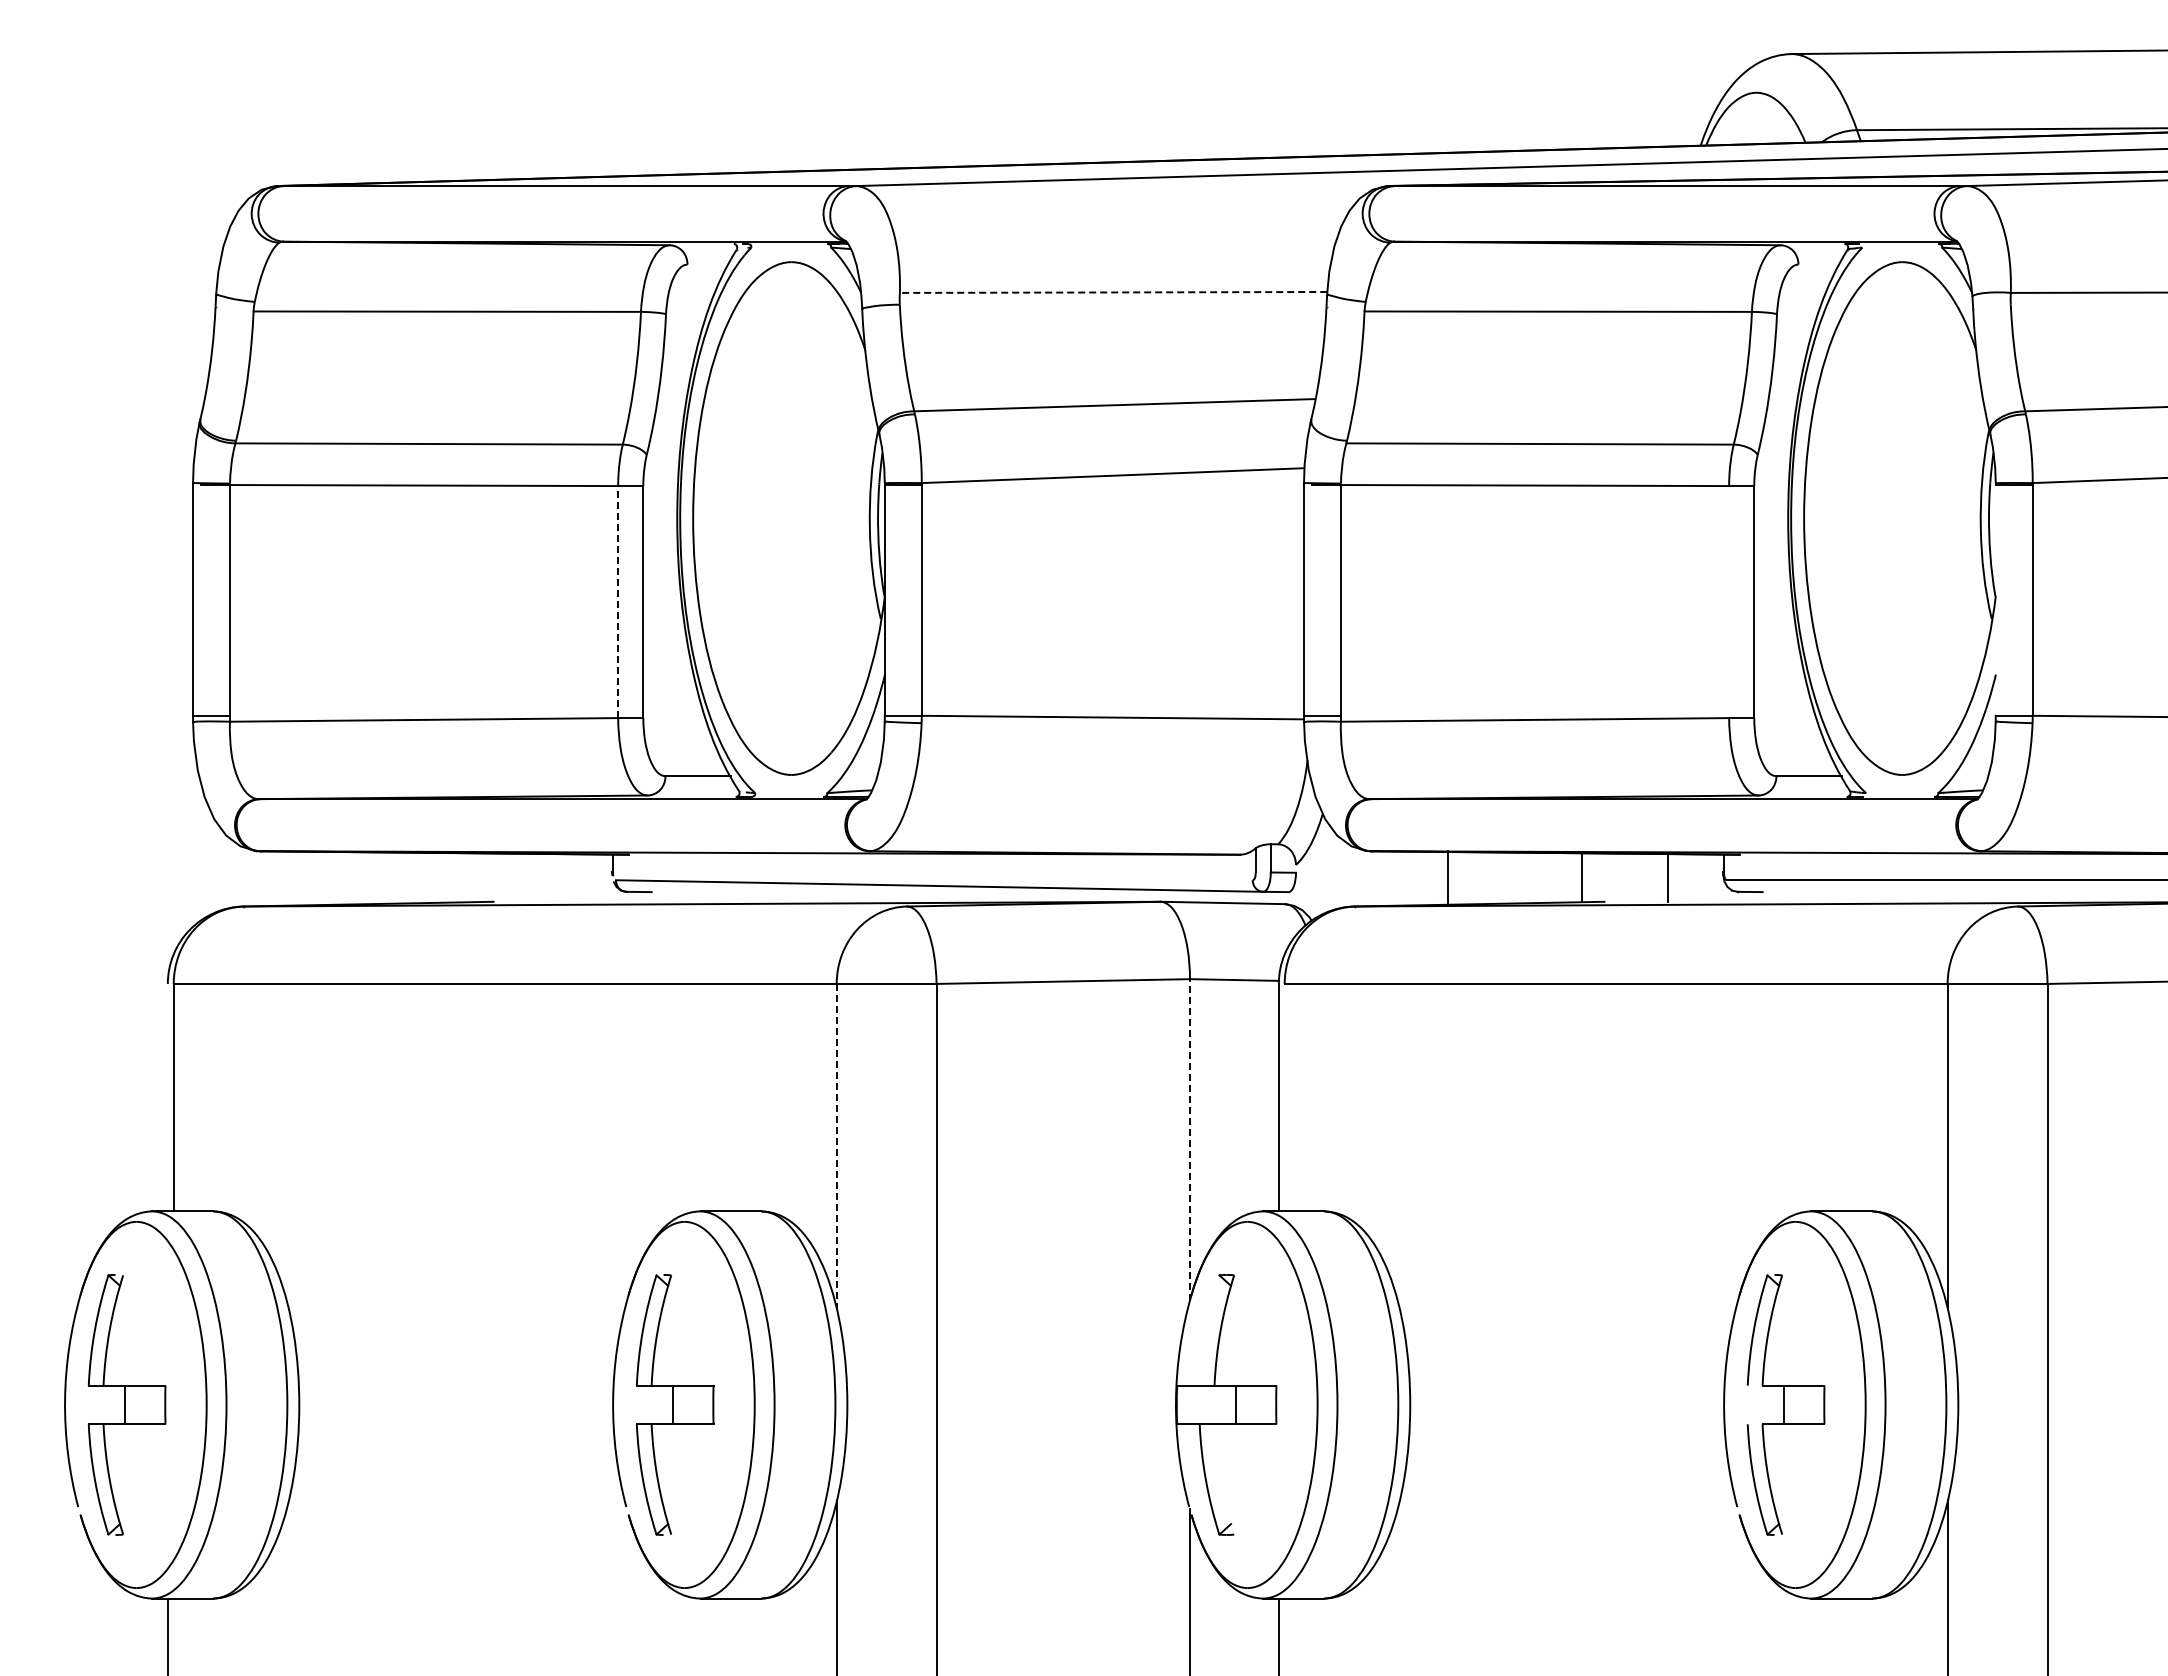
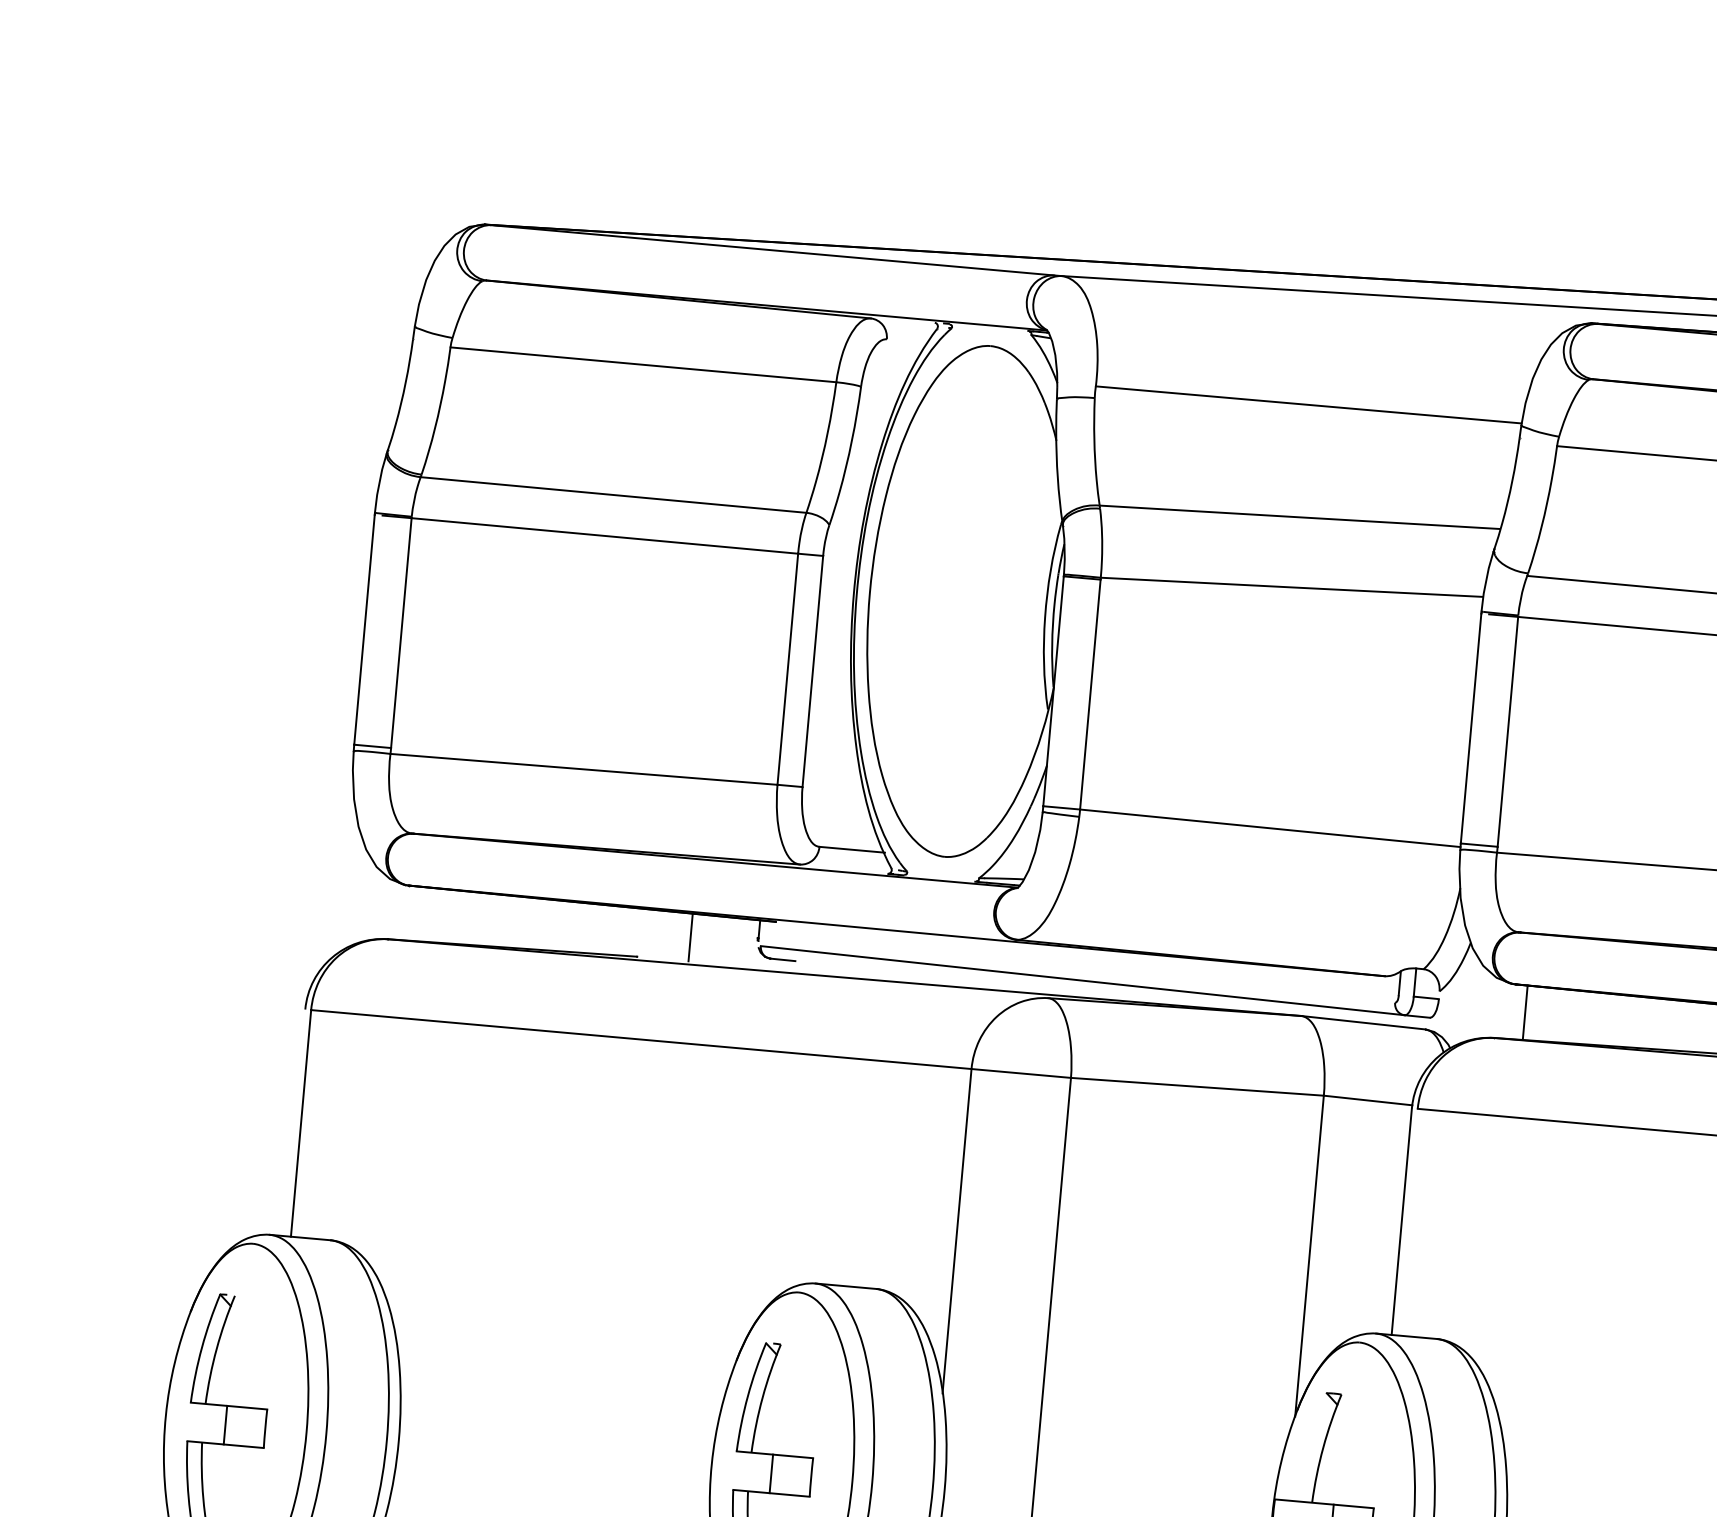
line: (1113, 292) -> (1308, 404), dashed -> solid
line: (618, 601) -> (788, 668), dashed -> solid
line: (545, 877) -> (690, 937), added
line: (1448, 878) -> (1525, 1012), moved
line: (1189, 1139) -> (1309, 1255), dashed -> solid
line: (836, 1146) -> (956, 1230), dashed -> solid

